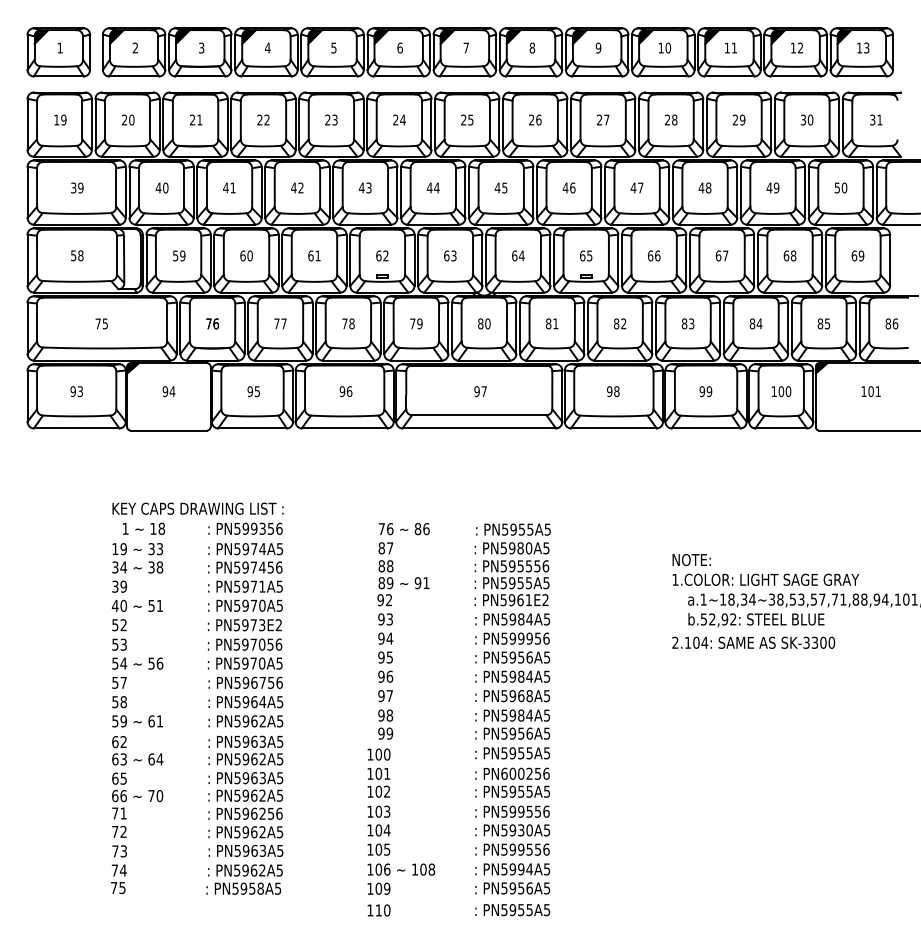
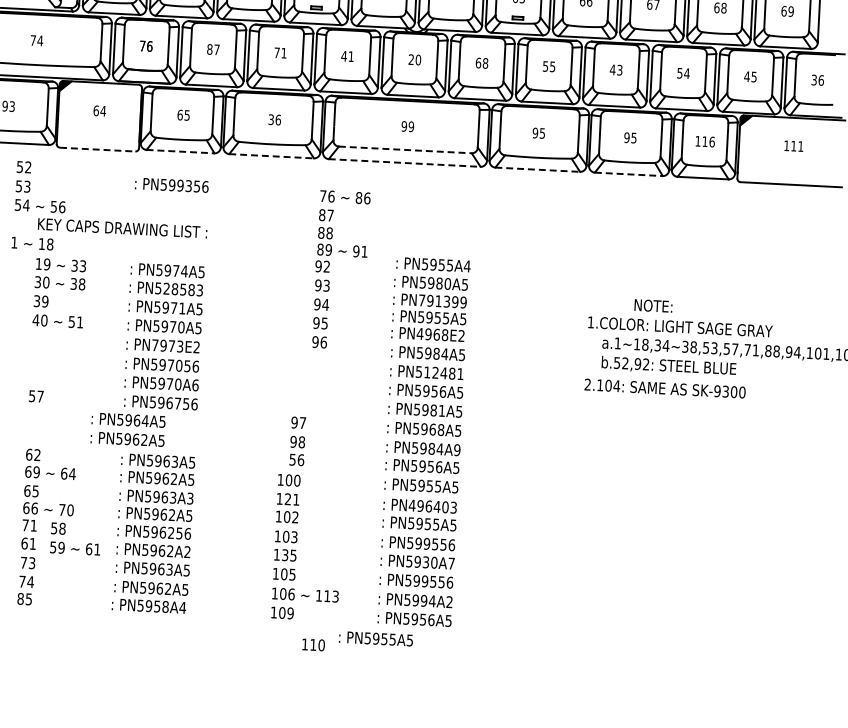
text: (105, 323) -> (40, 40), 75 -> 74
text: (276, 323) -> (209, 49), 77 -> 87
text: (351, 323) -> (283, 52), 78 -> 71
text: (415, 323) -> (346, 56), 79 -> 41
text: (480, 323) -> (411, 59), 80 -> 20
text: (552, 323) -> (482, 62), 81 -> 68
text: (619, 323) -> (548, 66), 82 -> 55
text: (684, 323) -> (612, 69), 83 -> 43
text: (752, 323) -> (679, 72), 84 -> 54
text: (819, 323) -> (746, 76), 85 -> 45
text: (888, 323) -> (814, 79), 86 -> 36
text: (165, 391) -> (96, 110), 94 -> 64
text: (250, 391) -> (180, 115), 95 -> 65
text: (342, 391) -> (271, 119), 96 -> 36
text: (483, 391) -> (410, 126), 97 -> 99
text: (616, 391) -> (542, 133), 98 -> 95
text: (709, 391) -> (634, 137), 99 -> 95
text: (784, 391) -> (708, 141), 100 -> 116
text: (870, 391) -> (793, 146), 101 -> 111
line: (479, 415) -> (405, 150), solid -> dashed
line: (253, 428) -> (181, 151), solid -> dashed
line: (344, 428) -> (271, 156), solid -> dashed
line: (479, 428) -> (404, 163), solid -> dashed
line: (613, 428) -> (537, 169), solid -> dashed
line: (706, 428) -> (629, 174), solid -> dashed
line: (169, 430) -> (98, 149), solid -> dashed
text: (144, 528) -> (33, 243), moved
text: (245, 528) -> (171, 184), moved
text: (547, 529) -> (467, 266), PN5955A5 -> PN5955A4
text: (691, 560) -> (653, 306), moved
text: (524, 566) -> (442, 301), PN595556 -> PN791399
text: (123, 567) -> (46, 282), 34 -> 30
text: (262, 567) -> (183, 289), PN597456 -> PN528583
text: (516, 600) -> (432, 334), PN5961E2 -> PN4968E2
text: (403, 602) -> (341, 269), moved
text: (236, 625) -> (154, 345), PN5973E2 -> PN7973E2
text: (529, 638) -> (443, 373), PN599956 -> PN512481
text: (806, 642) -> (717, 390), SK-3300 -> SK-9300
text: (137, 644) -> (40, 187), moved
text: (279, 663) -> (195, 385), PN5970A5 -> PN5970A6
text: (529, 676) -> (441, 410), PN5984A5 -> PN5981A5
text: (137, 711) -> (75, 538), moved
text: (245, 711) -> (127, 429), moved
text: (546, 715) -> (456, 450), PN5984A5 -> PN5984A9
text: (385, 733) -> (296, 459), 99 -> 56
text: (123, 759) -> (36, 472), 63 -> 69
text: (378, 773) -> (287, 498), 101 -> 121
text: (525, 773) -> (433, 506), PN600256 -> PN496403
text: (280, 777) -> (190, 498), PN5963A5 -> PN5963A3
text: (382, 830) -> (288, 555), 104 -> 135
text: (547, 830) -> (451, 563), PN5930A5 -> PN5930A7
text: (119, 831) -> (28, 543), 72 -> 61
text: (280, 832) -> (187, 552), PN5962A5 -> PN5962A2
text: (427, 869) -> (331, 596), 108 -> 113
text: (547, 869) -> (450, 602), PN5994A5 -> PN5994A2
text: (113, 888) -> (20, 599), 75 -> 85
text: (277, 888) -> (182, 607), PN5958A5 -> PN5958A4
text: (378, 910) -> (313, 644), moved
text: (512, 910) -> (375, 639), moved

